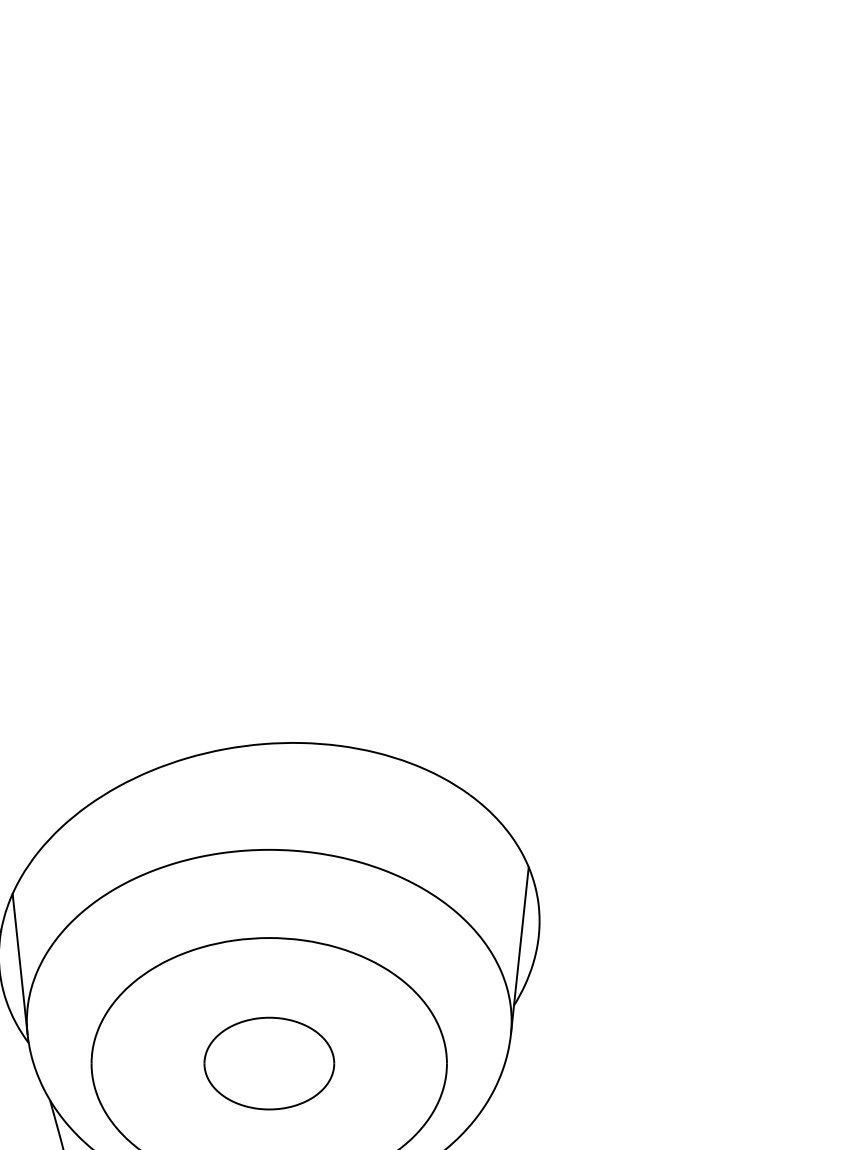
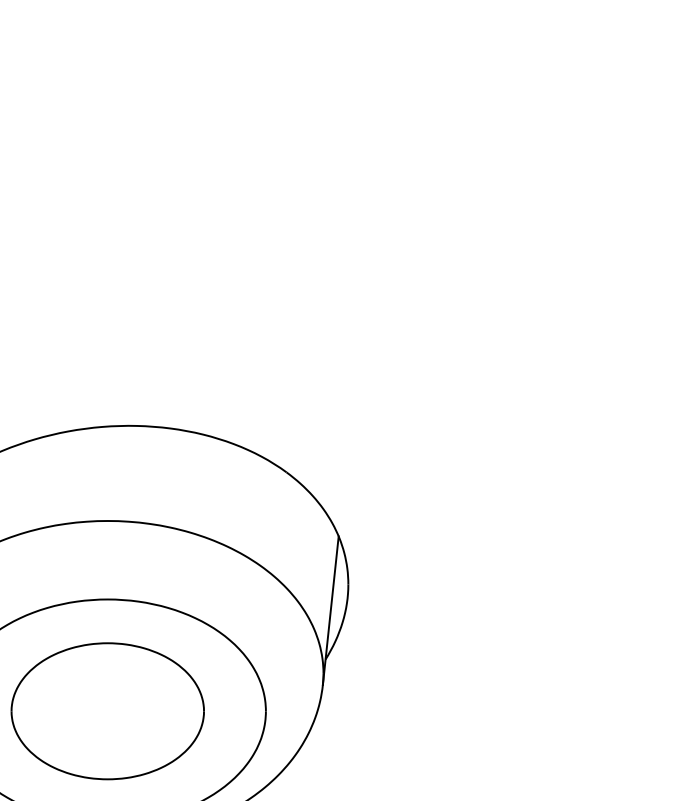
part: (269, 1063) -> (108, 711), size x1.67

